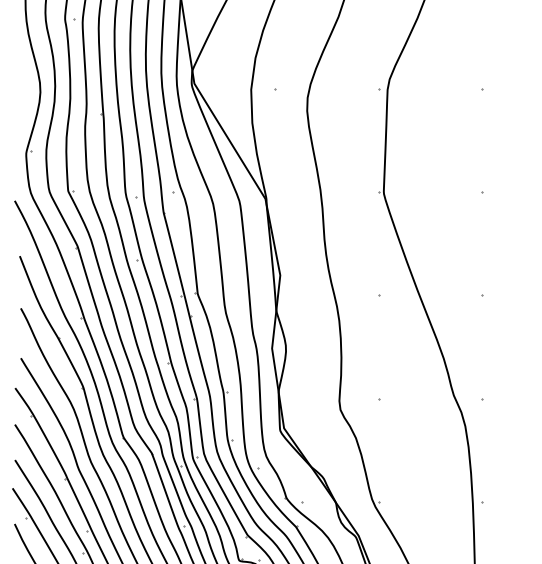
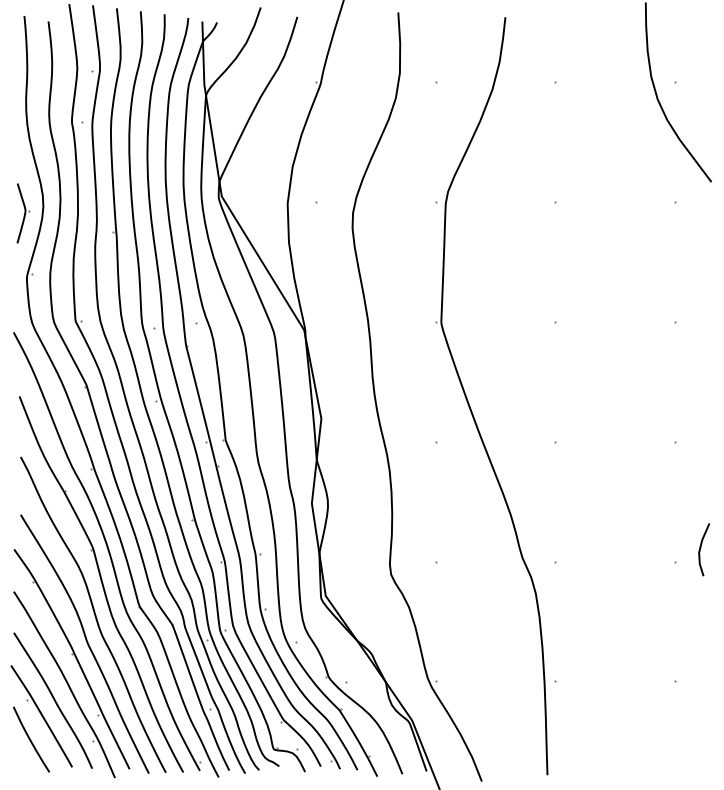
part: (23, 98) -> (23, 213), added

